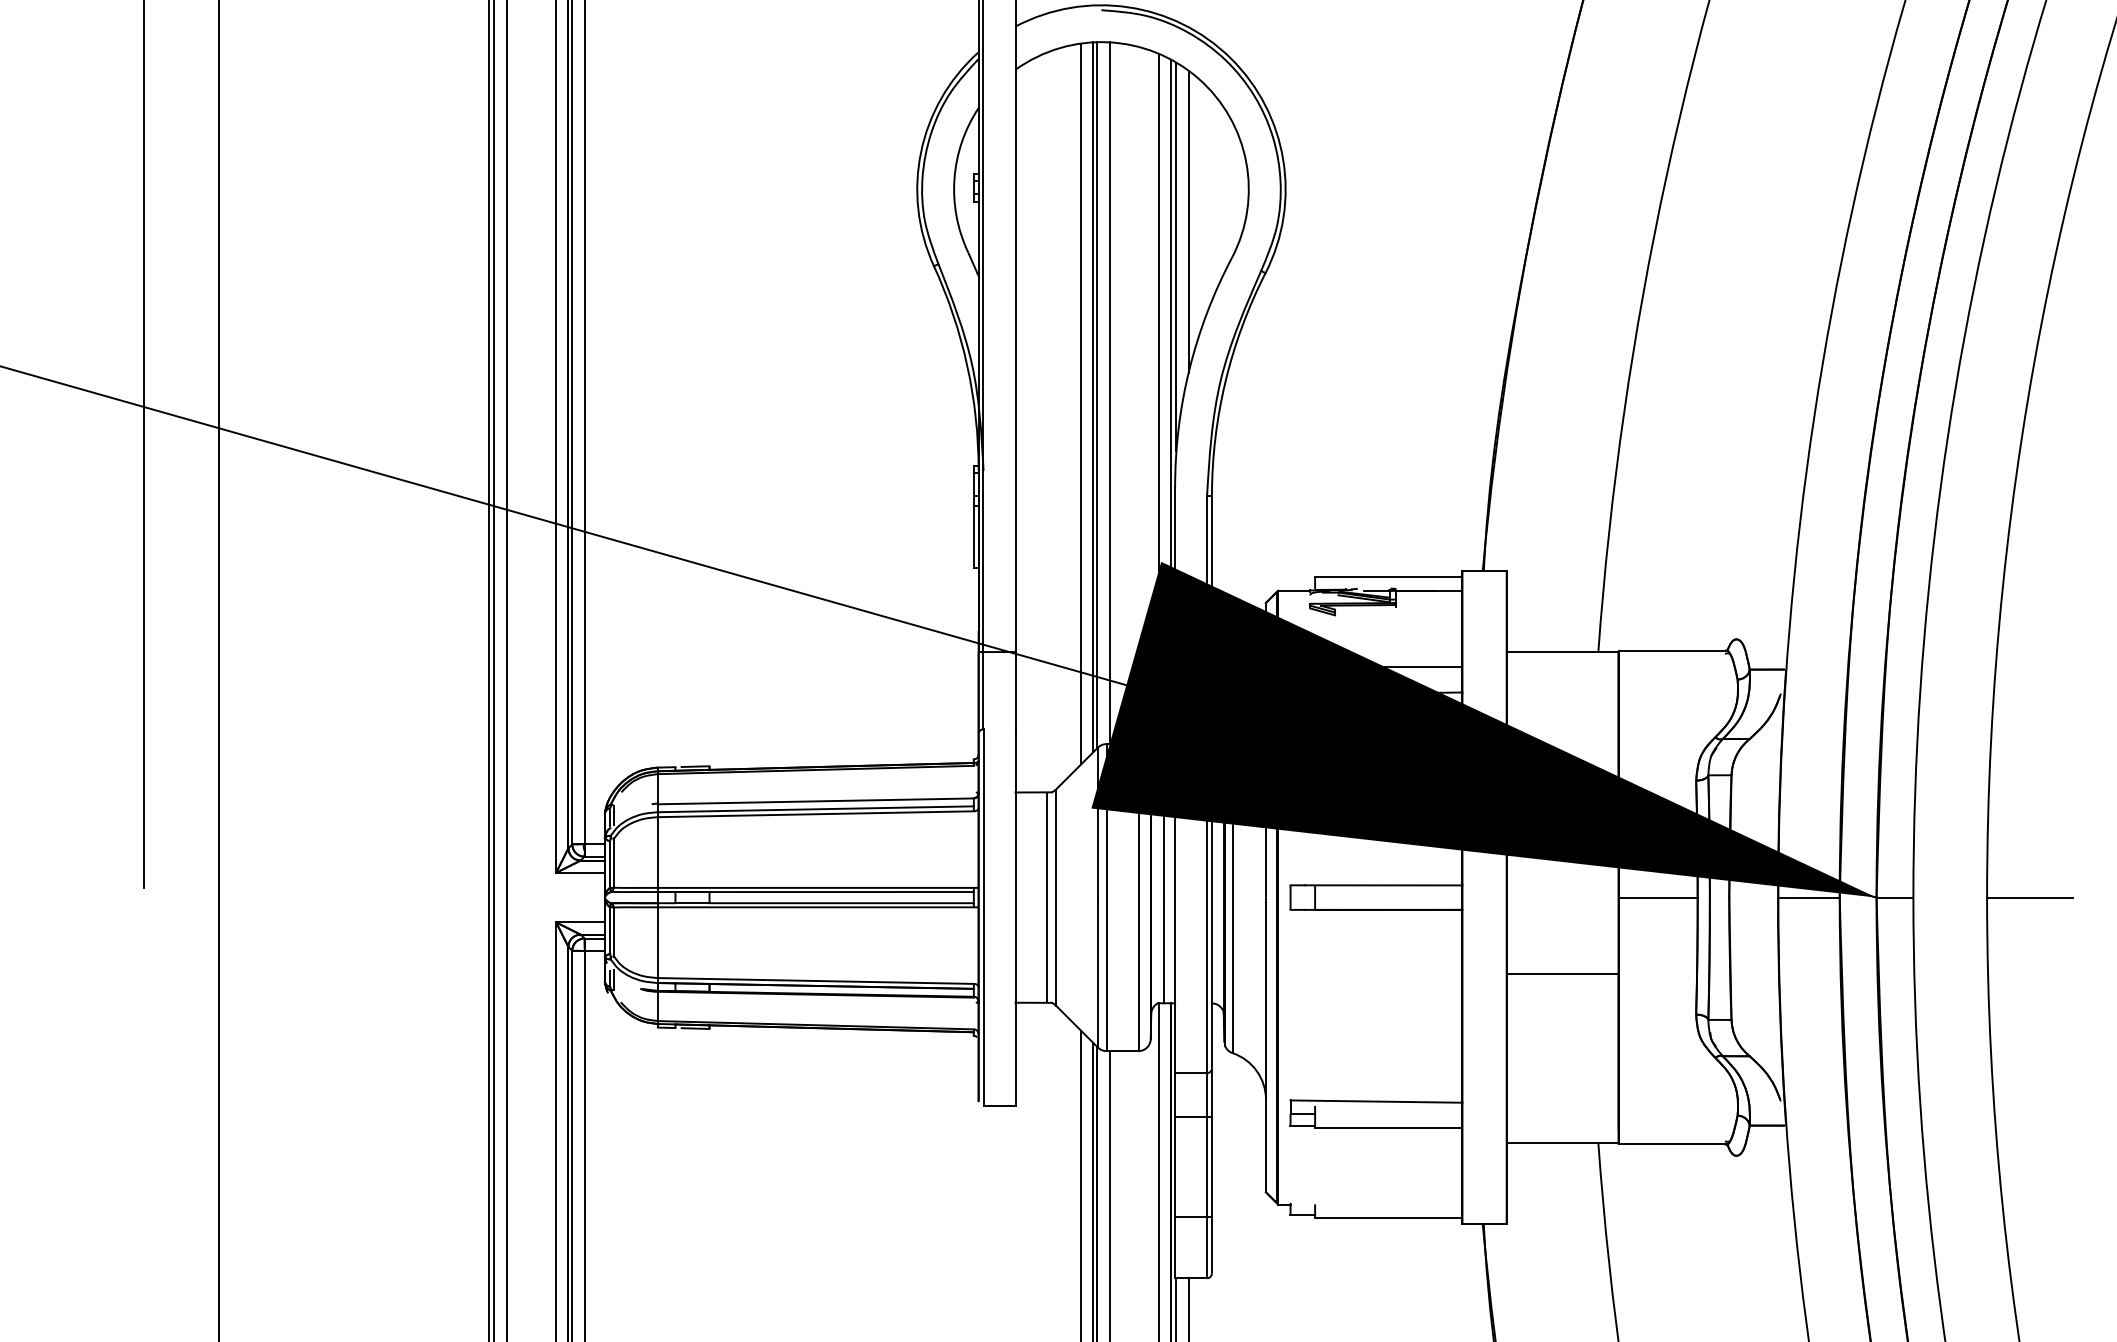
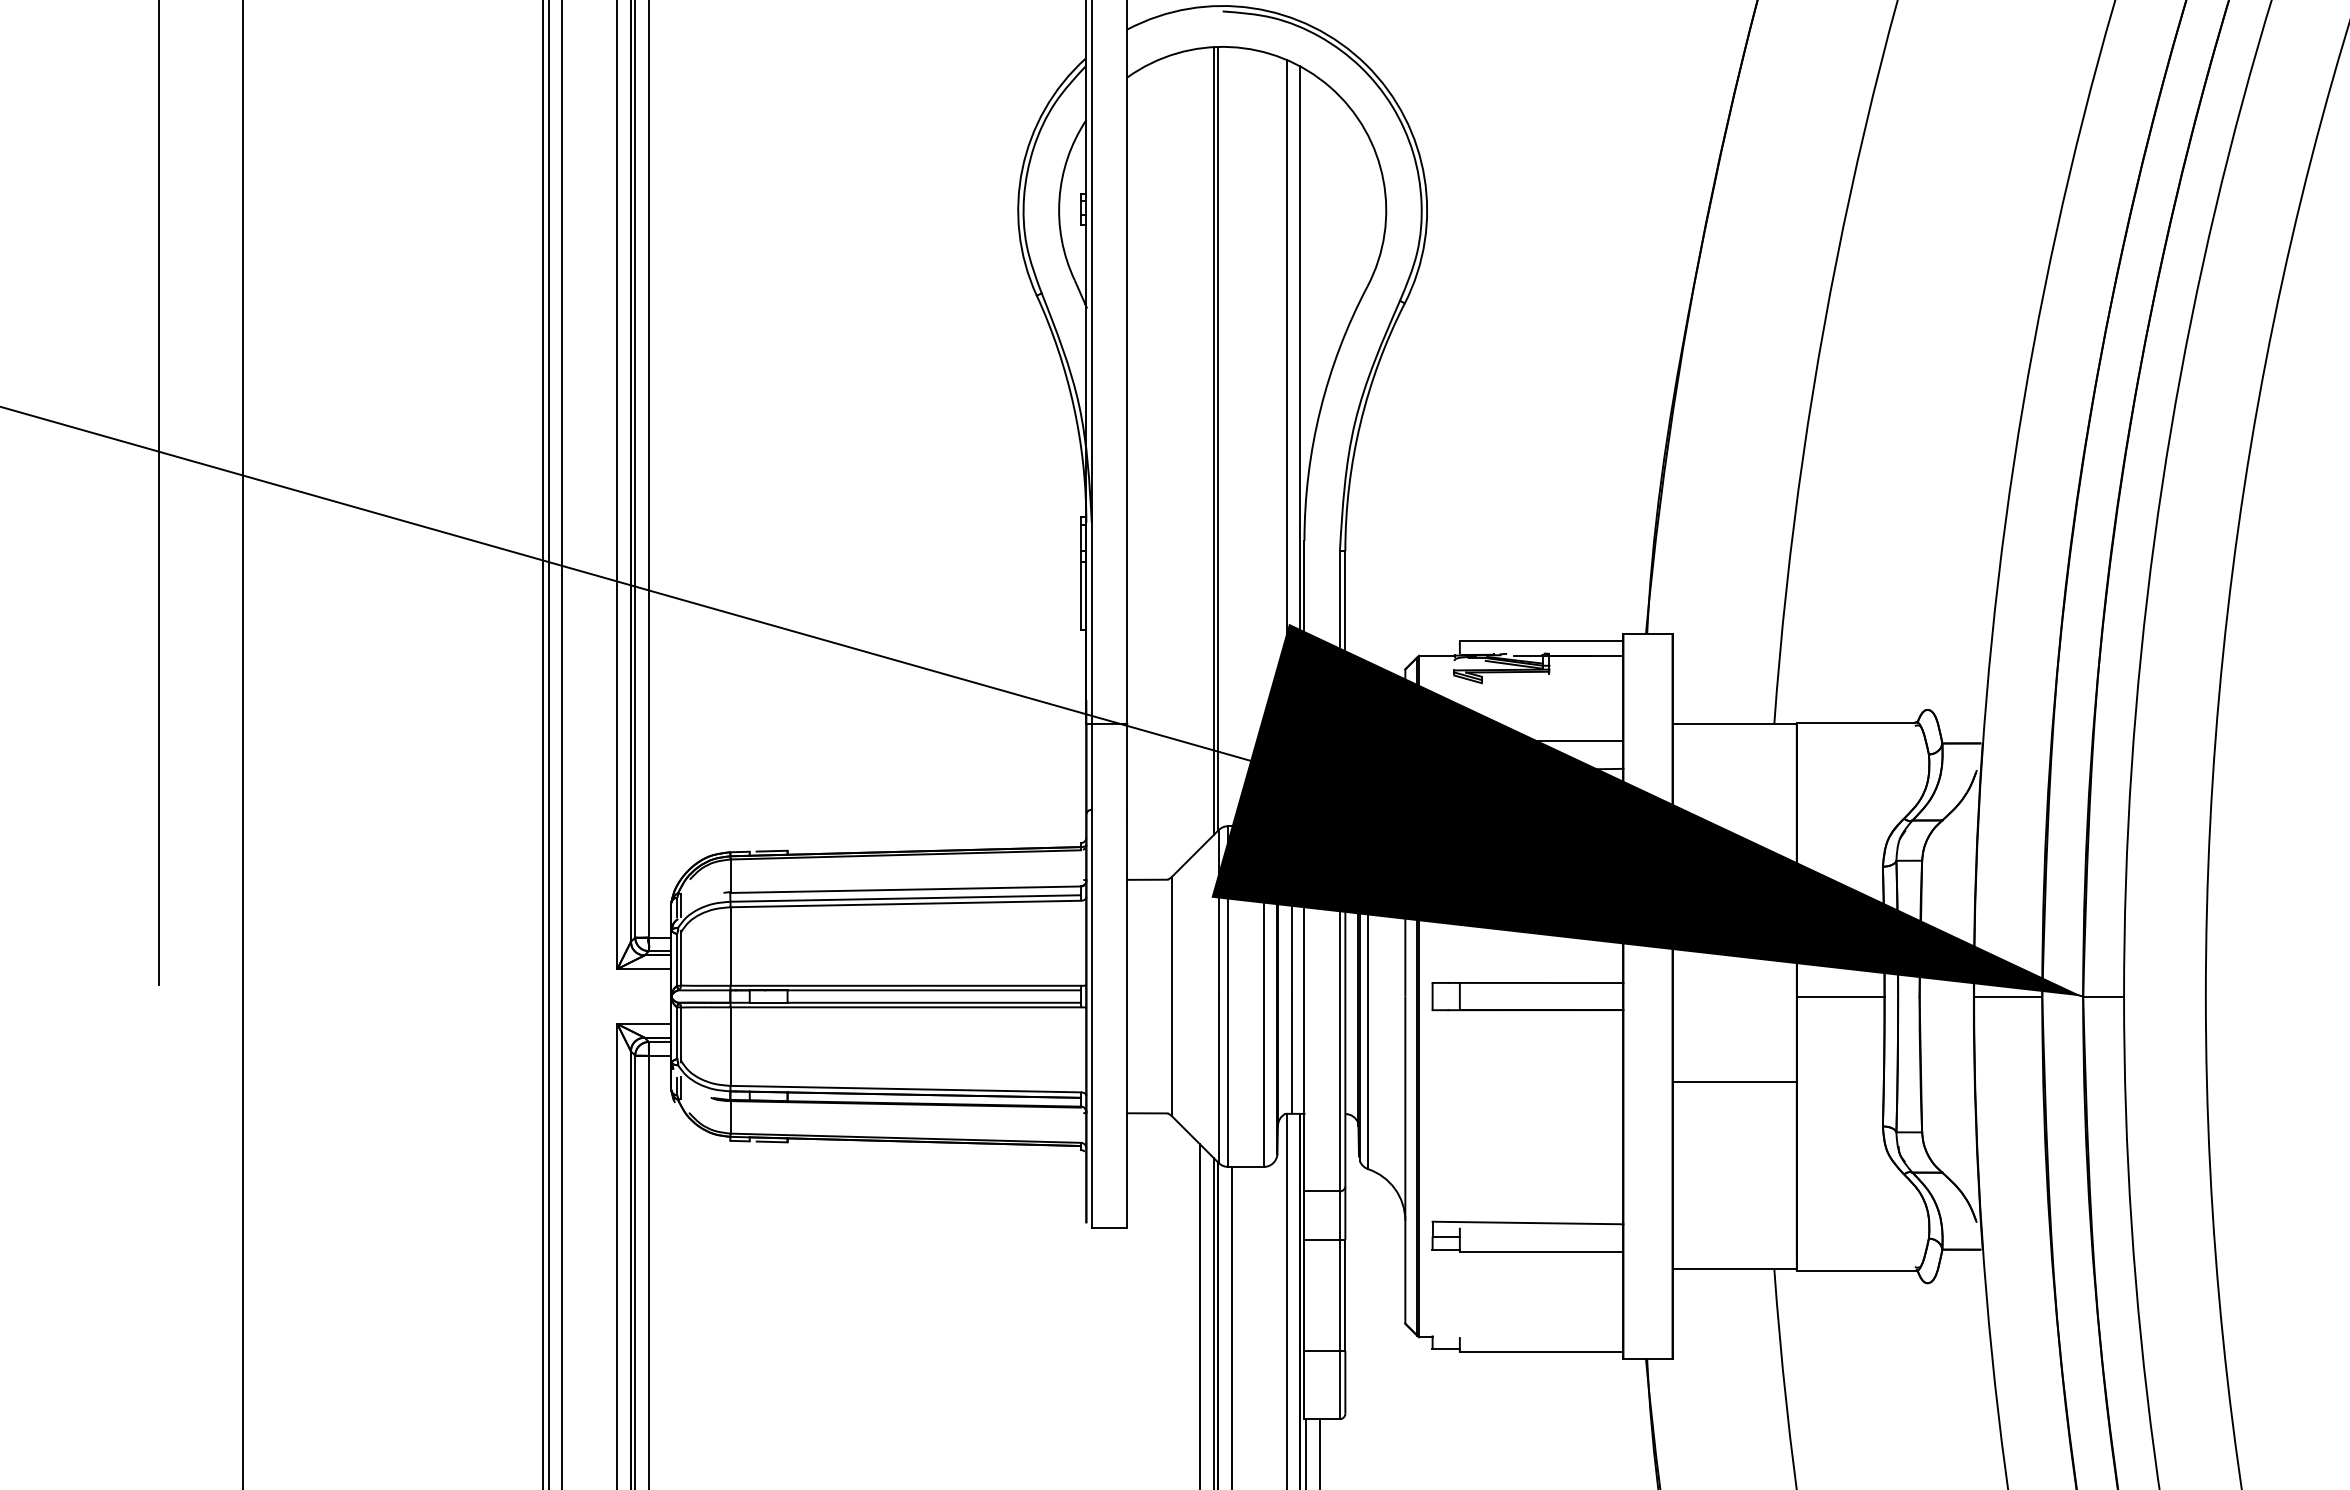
line: (1188, 221) -> (1319, 245), removed
line: (1176, 257) -> (1305, 285), removed
line: (1109, 393) -> (1231, 436), removed
line: (1081, 403) -> (1200, 448), removed
line: (1047, 897) -> (1162, 996), removed
line: (2030, 897) -> (2253, 996), removed

